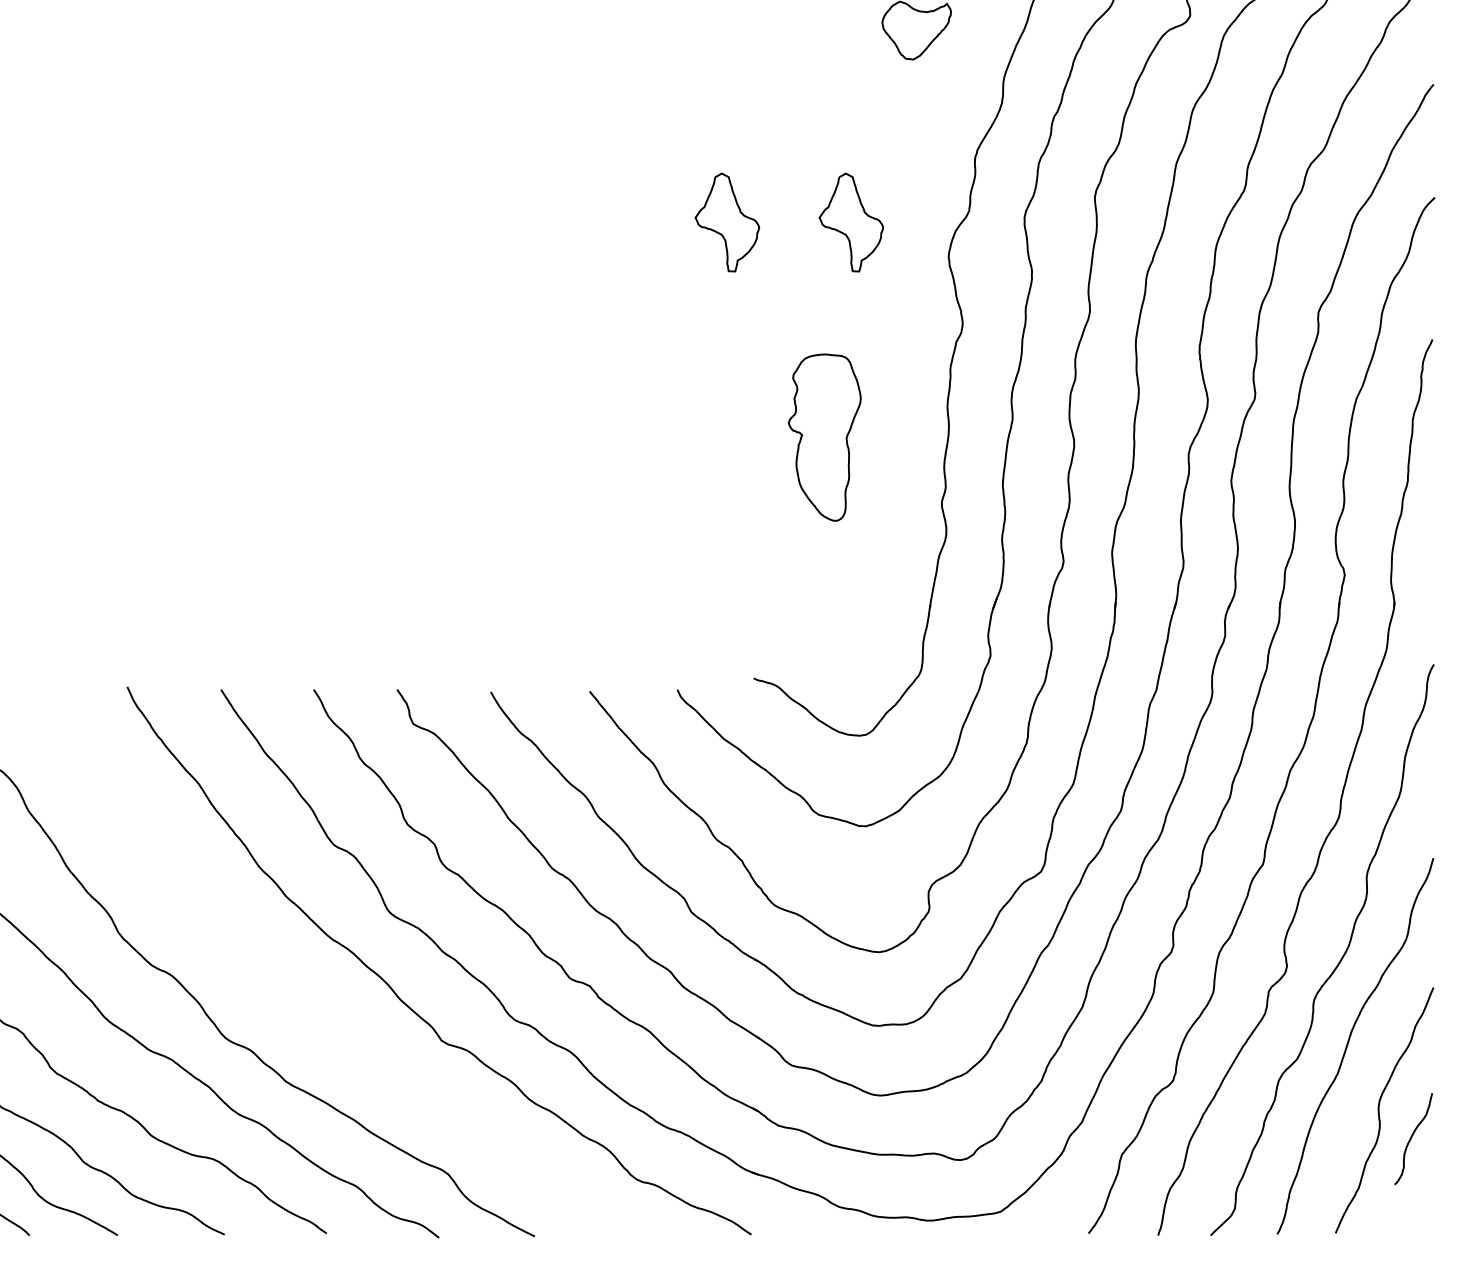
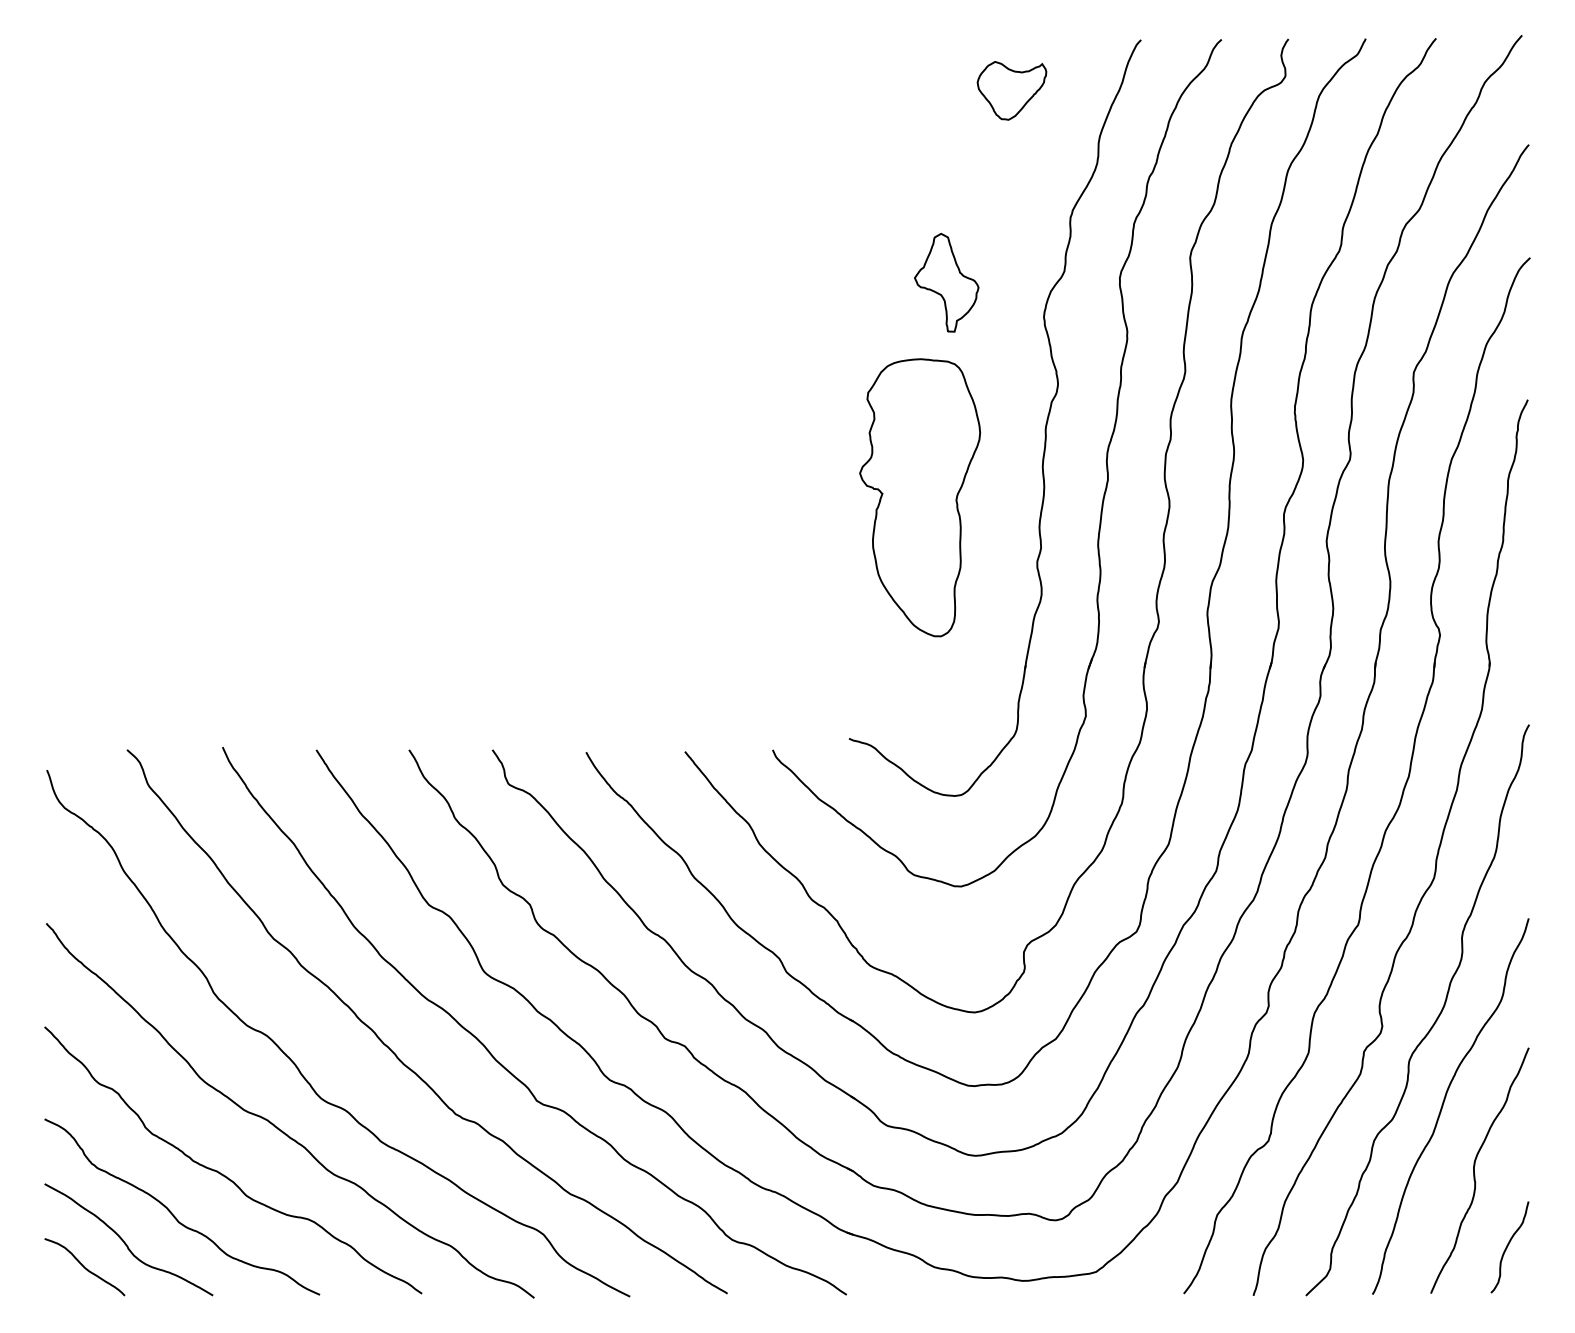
part: (727, 222) -> (822, 282), removed
part: (824, 437) -> (919, 497), size x1.67
curve: (299, 992) -> (394, 1052), added
curve: (1412, 1138) -> (1508, 1246), moved

